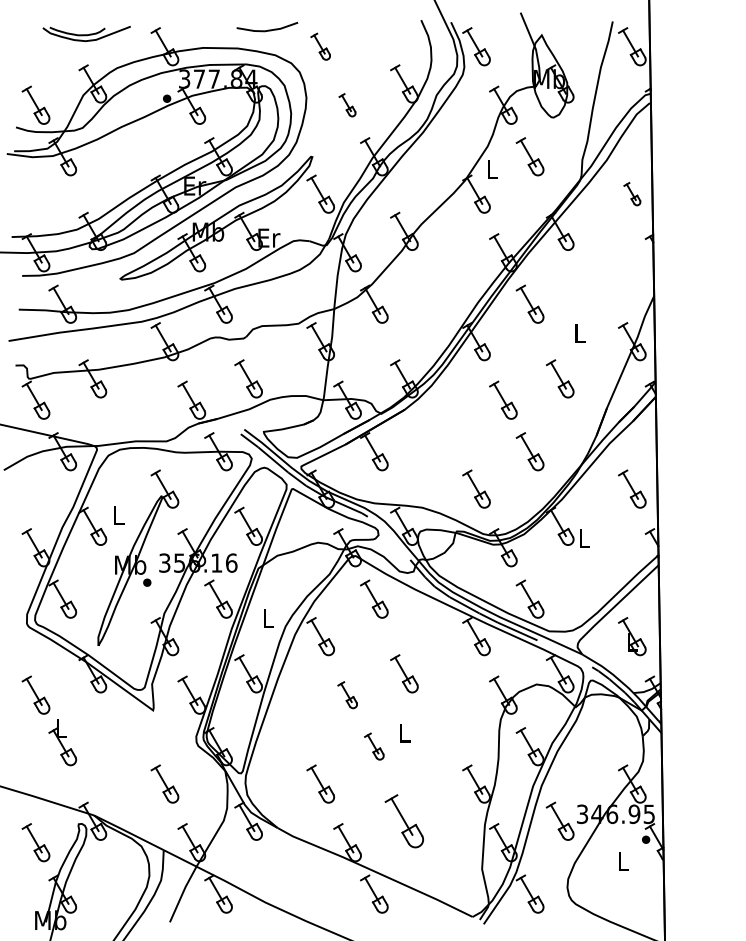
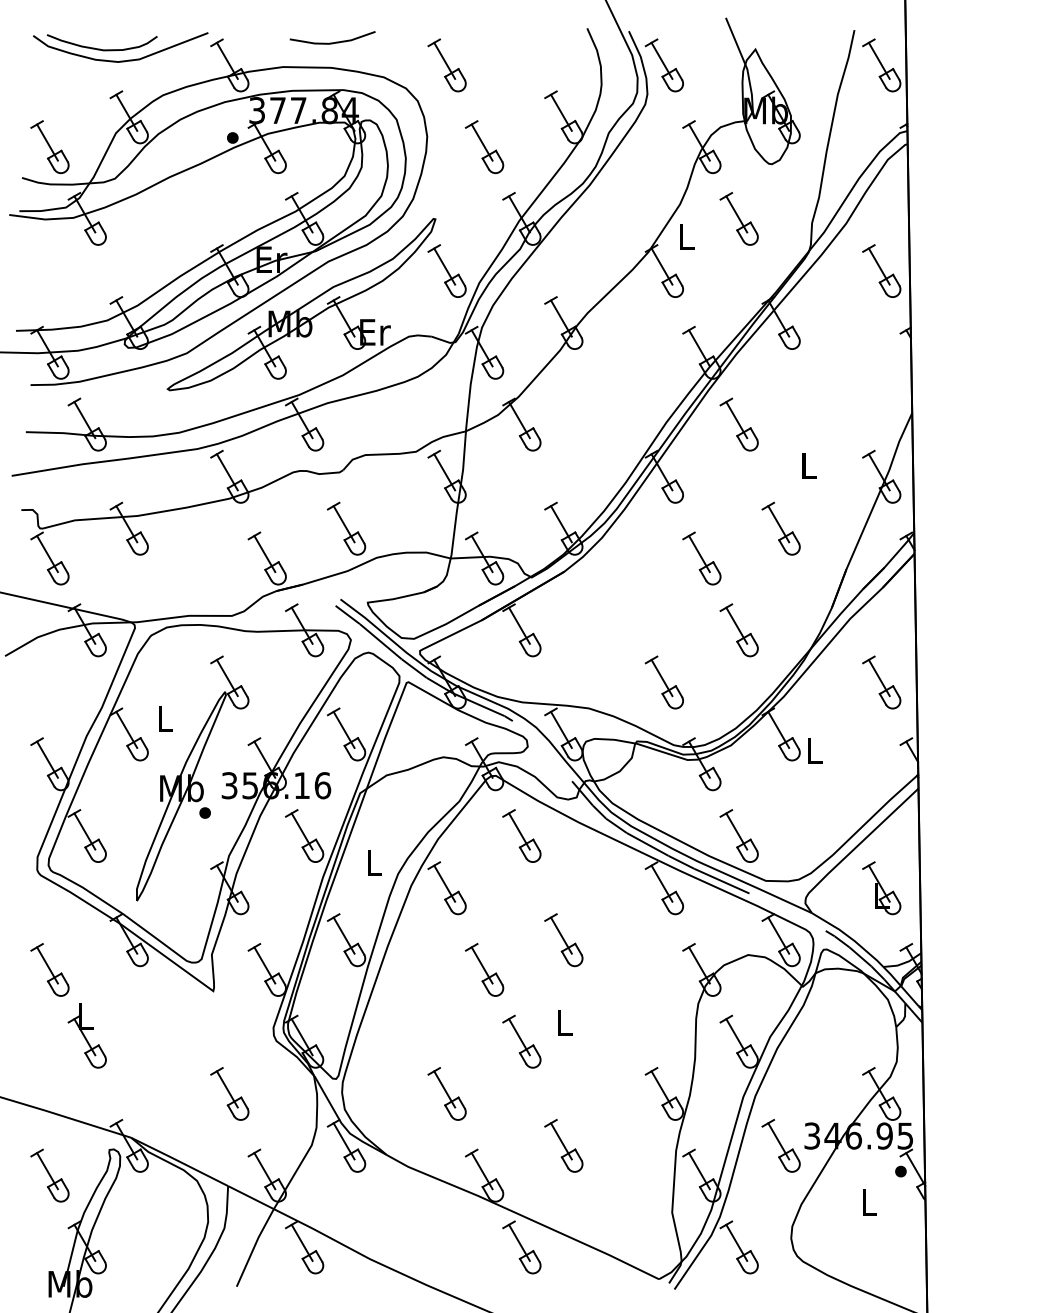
line: (269, 29) -> (335, 41), moved
part: (86, 33) -> (120, 47), size x1.43
part: (320, 46) -> (446, 65), size x1.43
part: (347, 104) -> (484, 146), size x1.67
part: (632, 193) -> (881, 270), size x1.67
part: (347, 694) -> (484, 969), size x1.43
part: (374, 746) -> (521, 1041), size x1.43
part: (404, 821) -> (563, 1145), size x0.71

